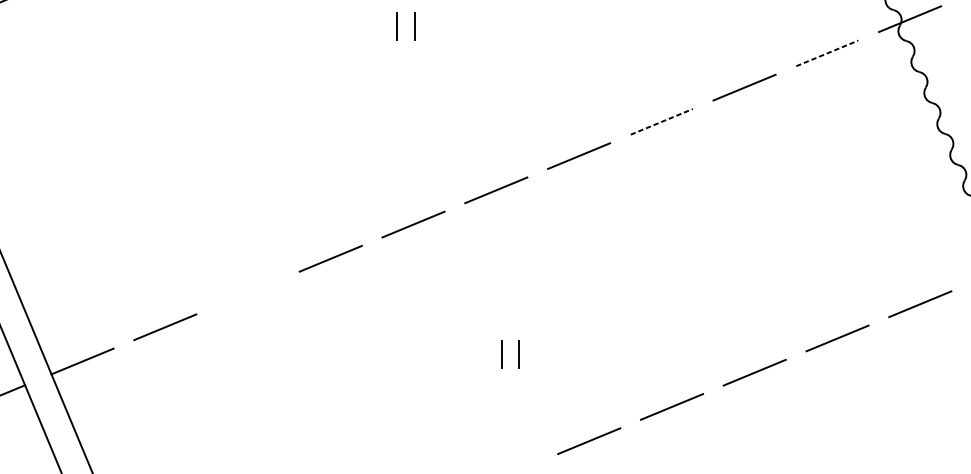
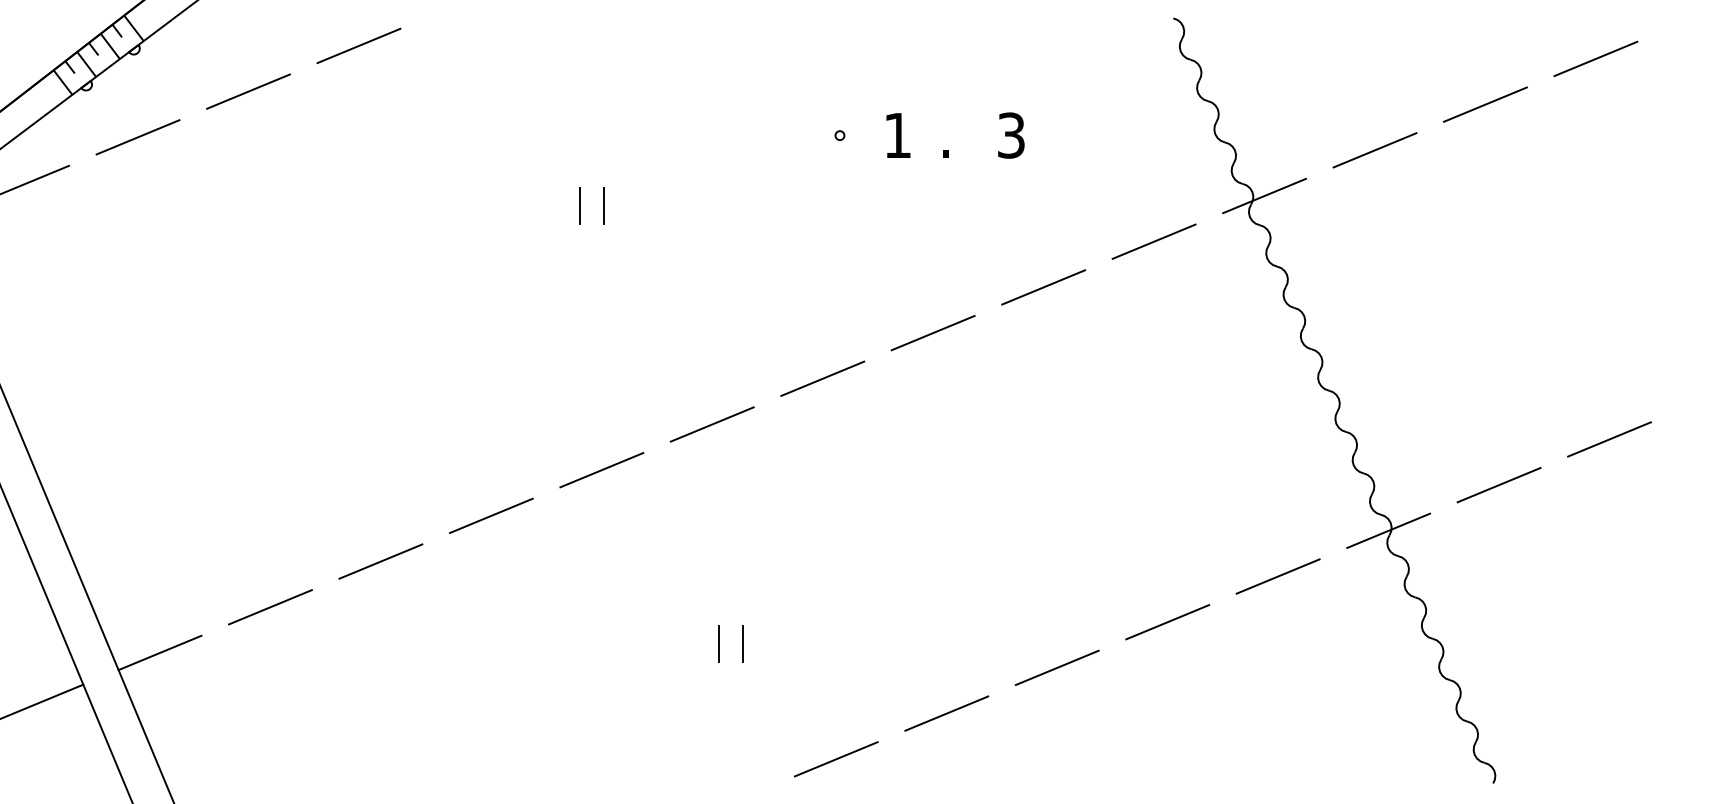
line: (827, 53) -> (1154, 241), dashed -> solid
line: (662, 122) -> (933, 333), dashed -> solid
line: (247, 293) -> (380, 561), added

